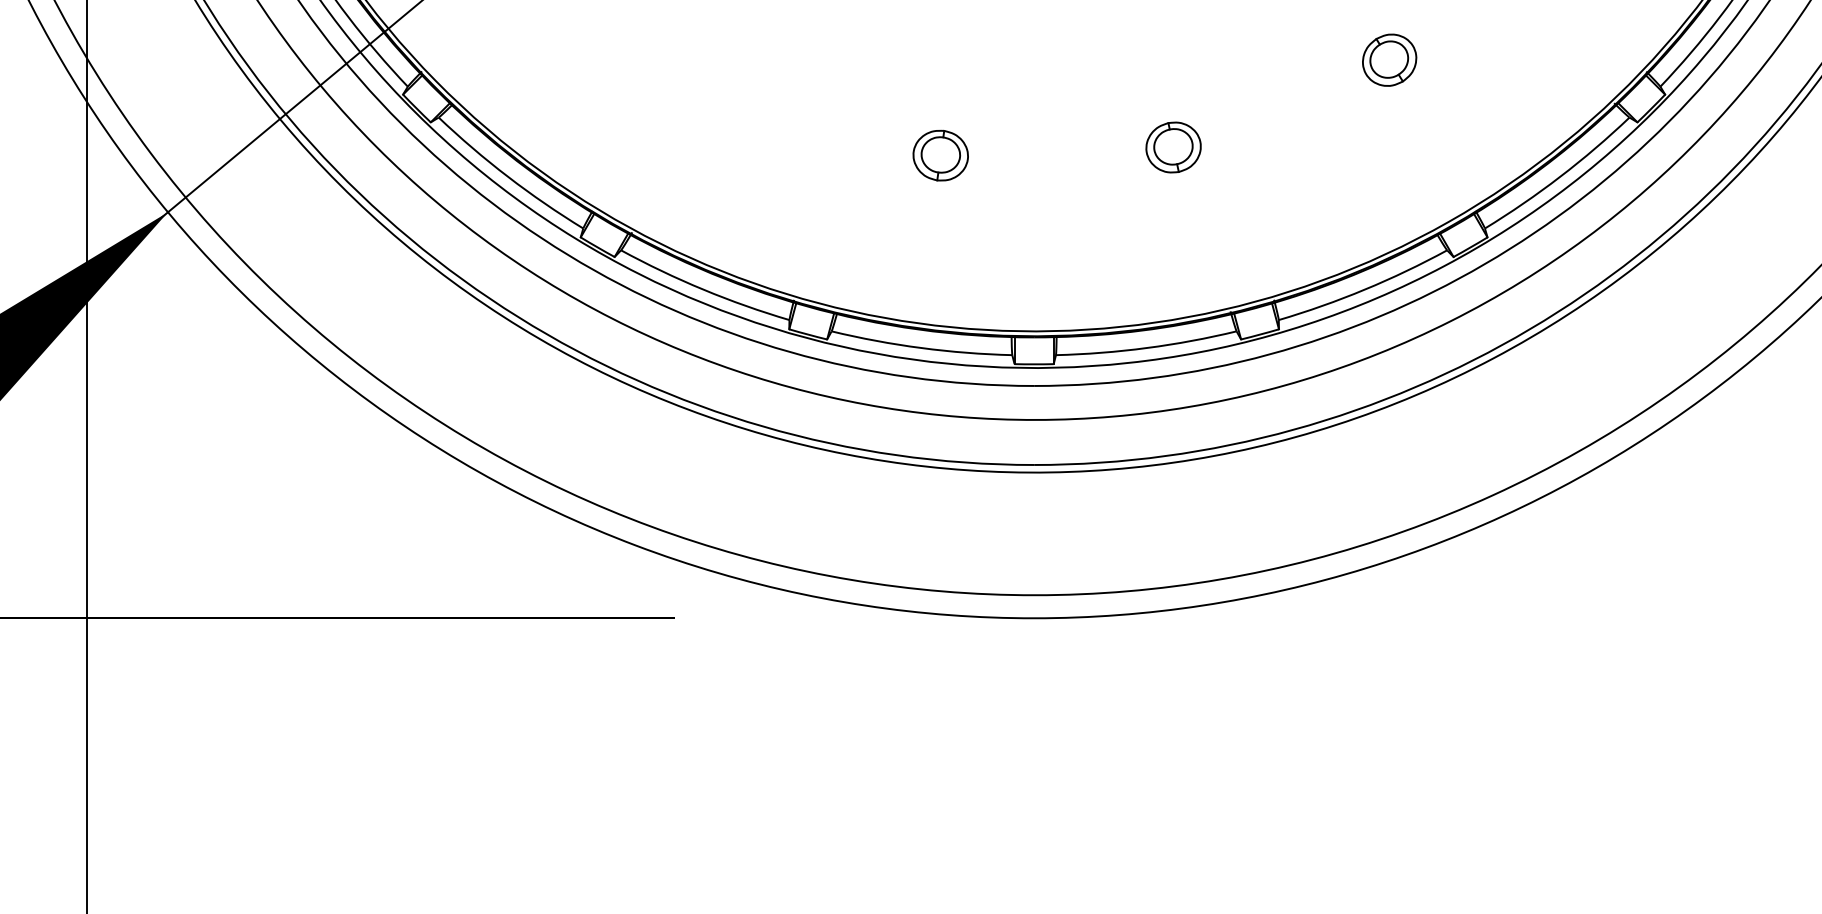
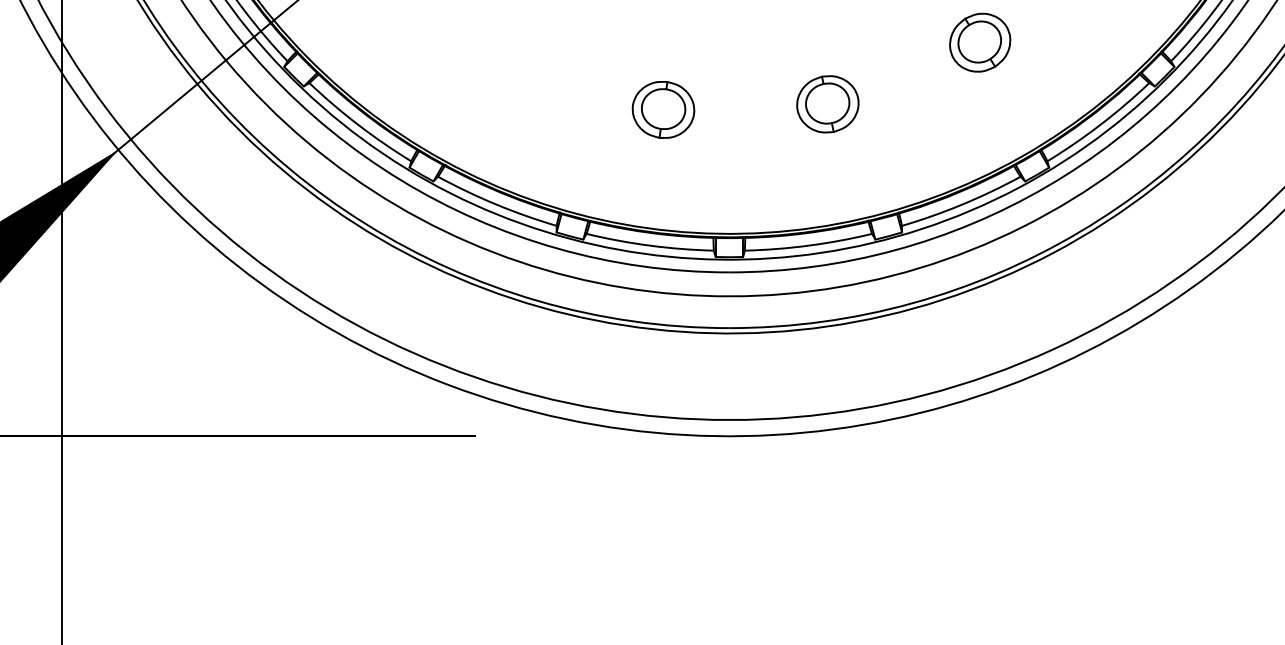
part: (1388, 60) -> (979, 42), size x1.6
part: (1173, 146) -> (827, 103), size x1.6
part: (940, 155) -> (663, 109), size x1.6

